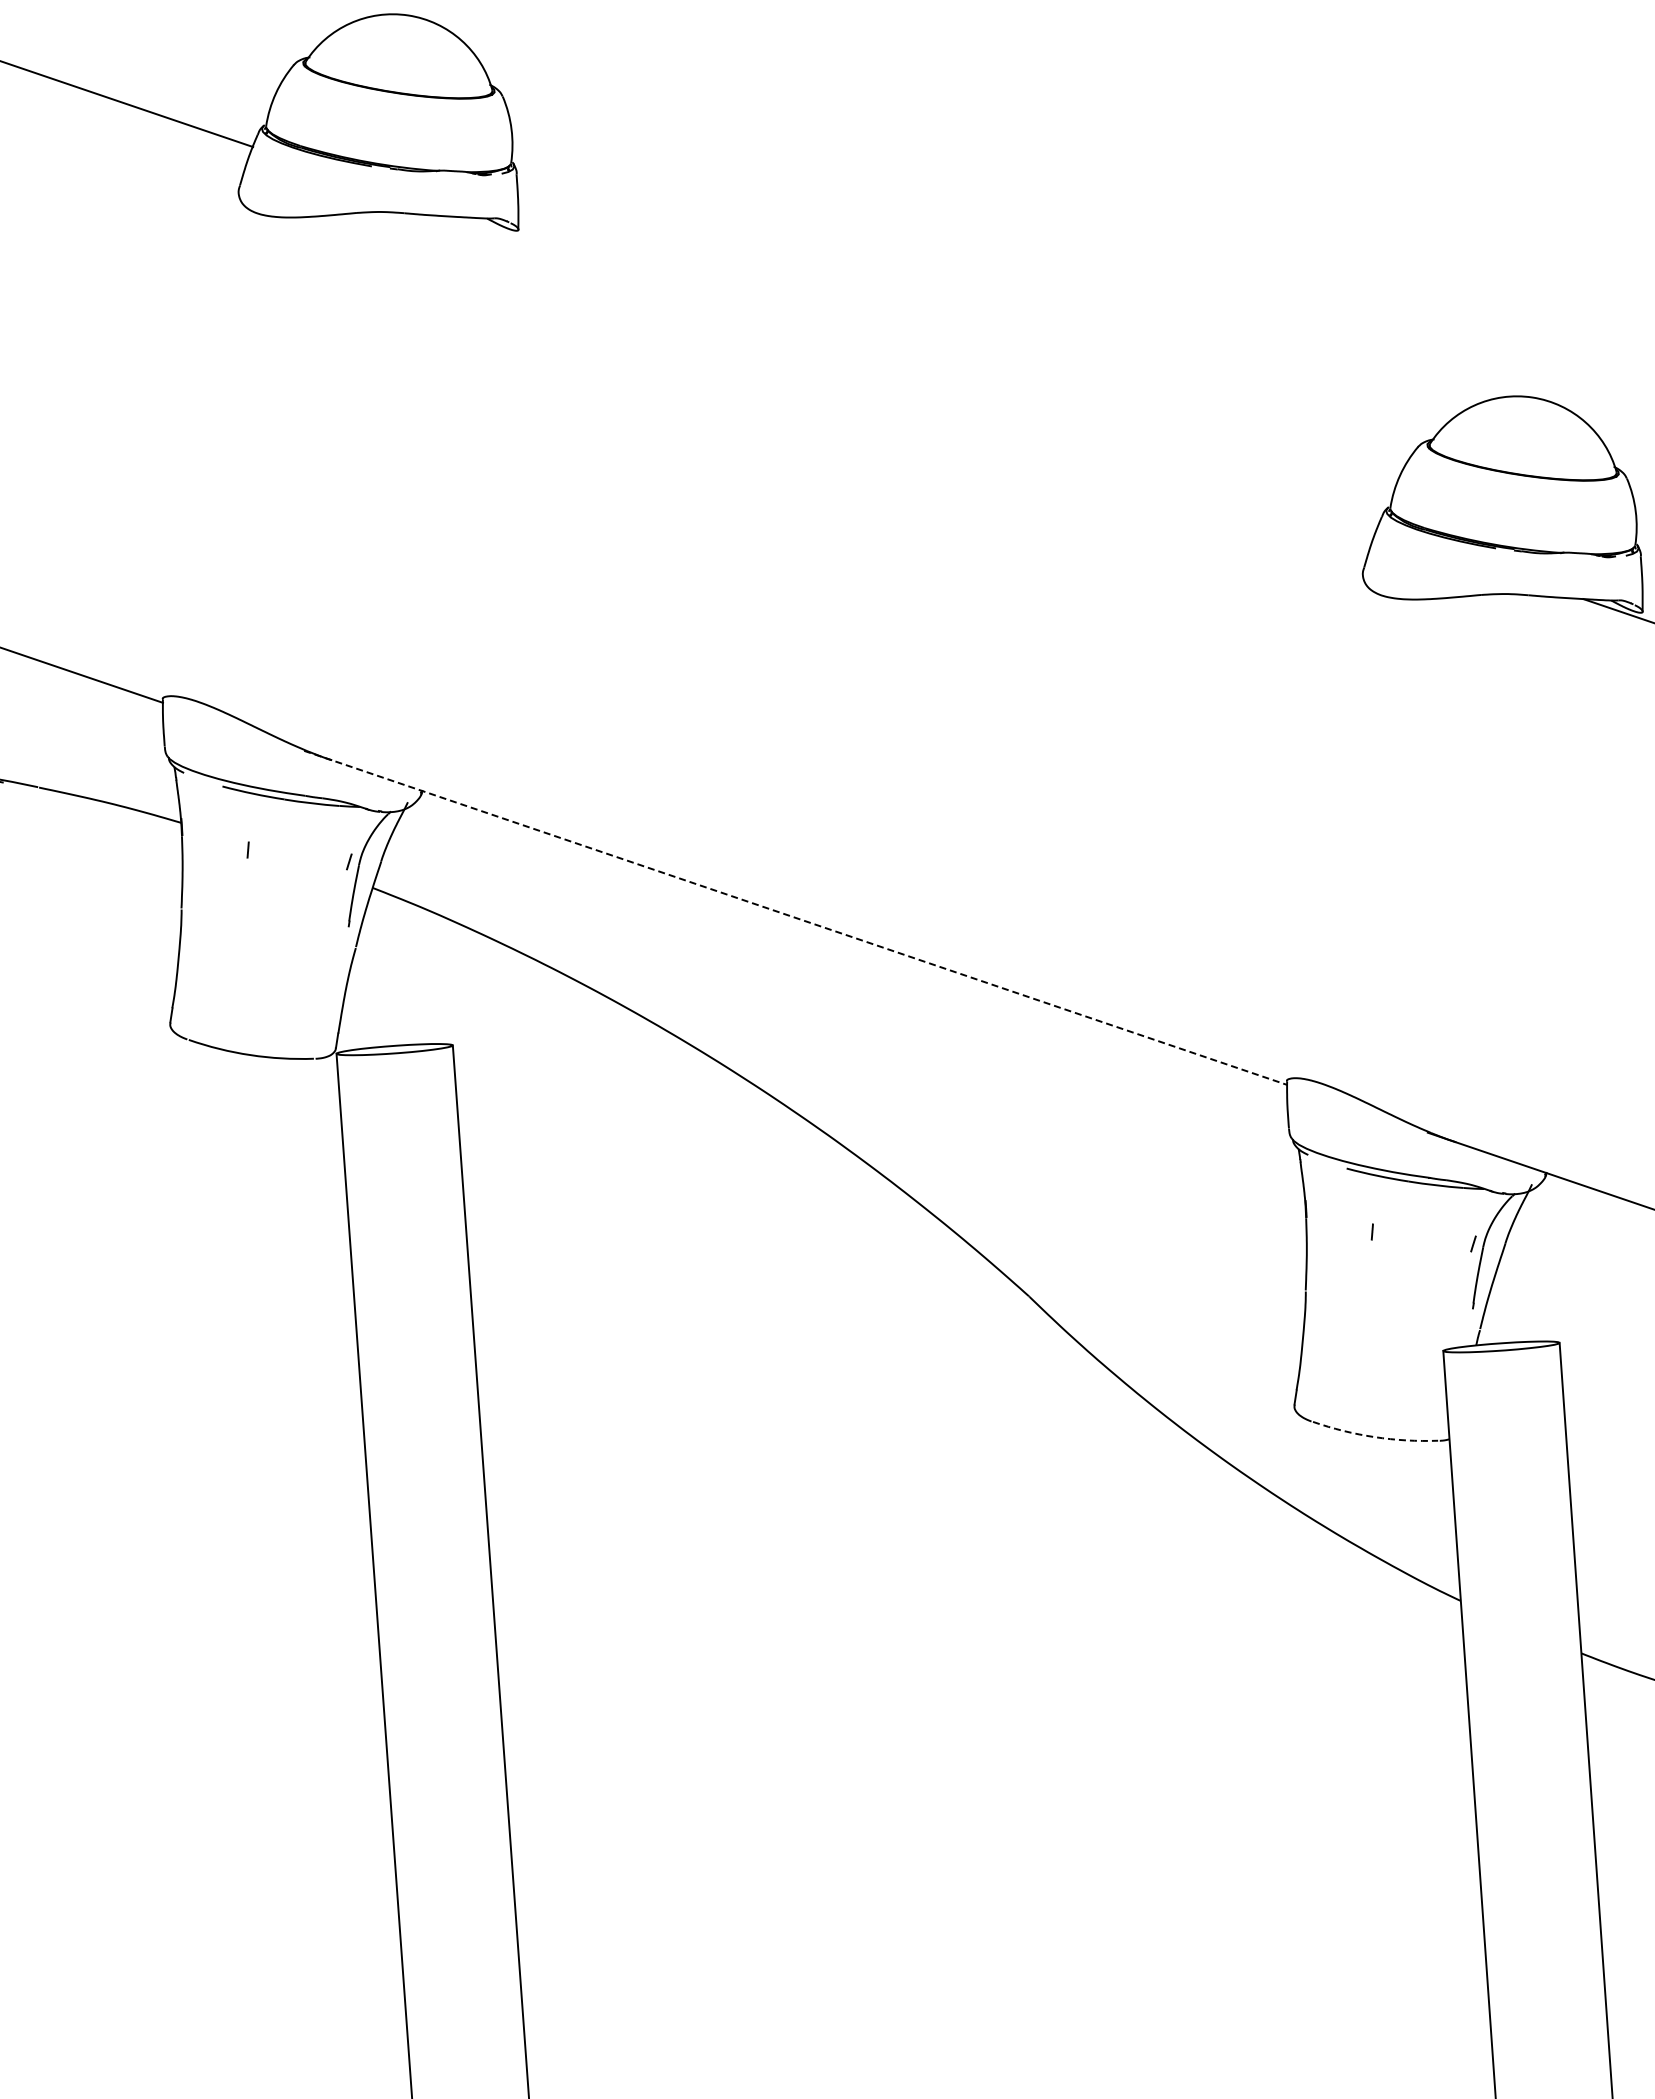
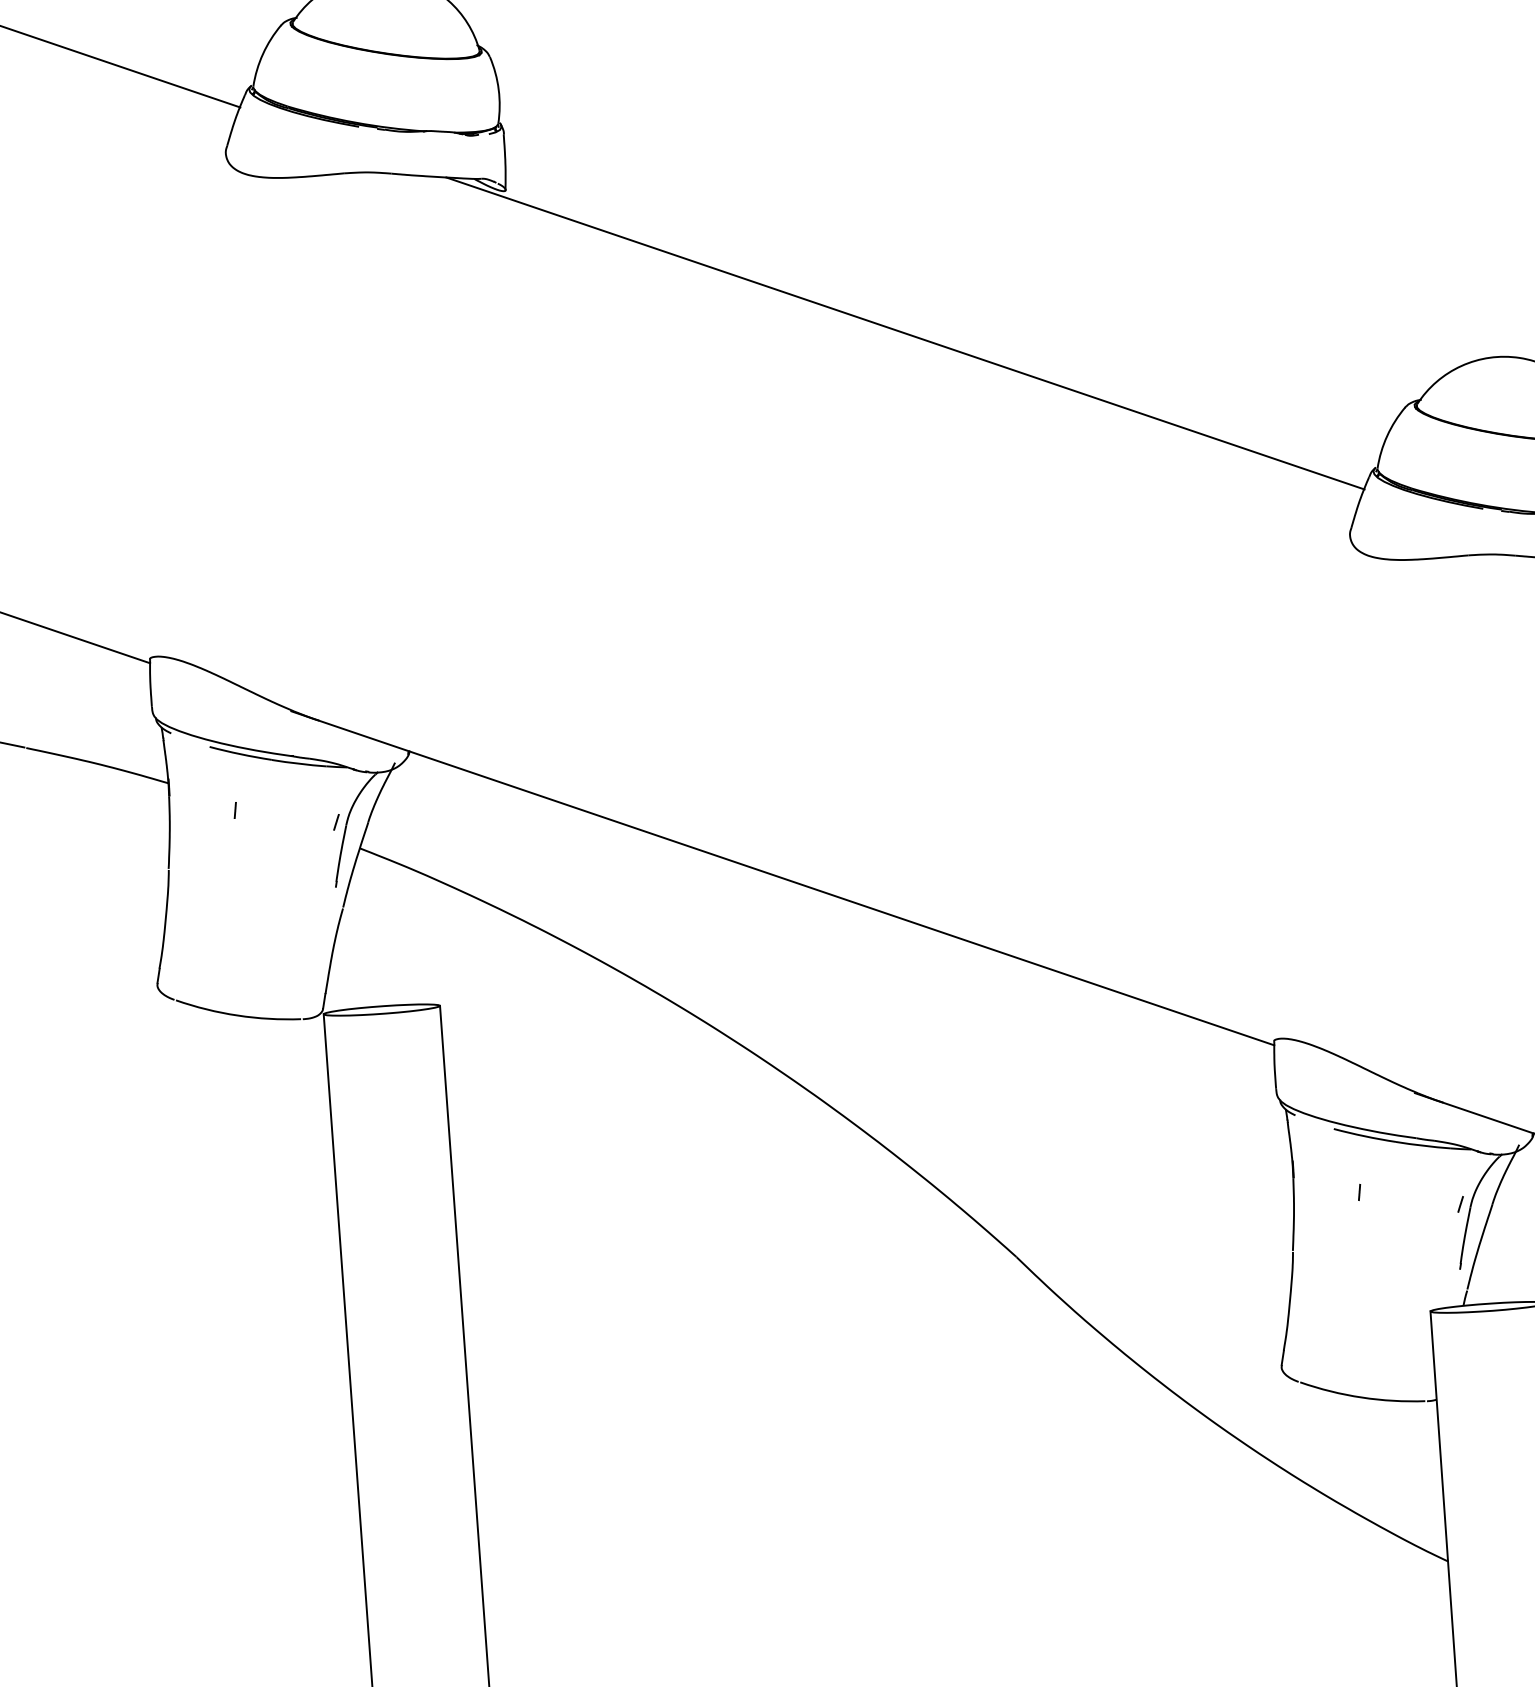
line: (918, 373) -> (905, 333), added
line: (796, 918) -> (783, 878), dashed -> solid
arc: (1374, 1437) -> (1361, 1397), dashed -> solid

